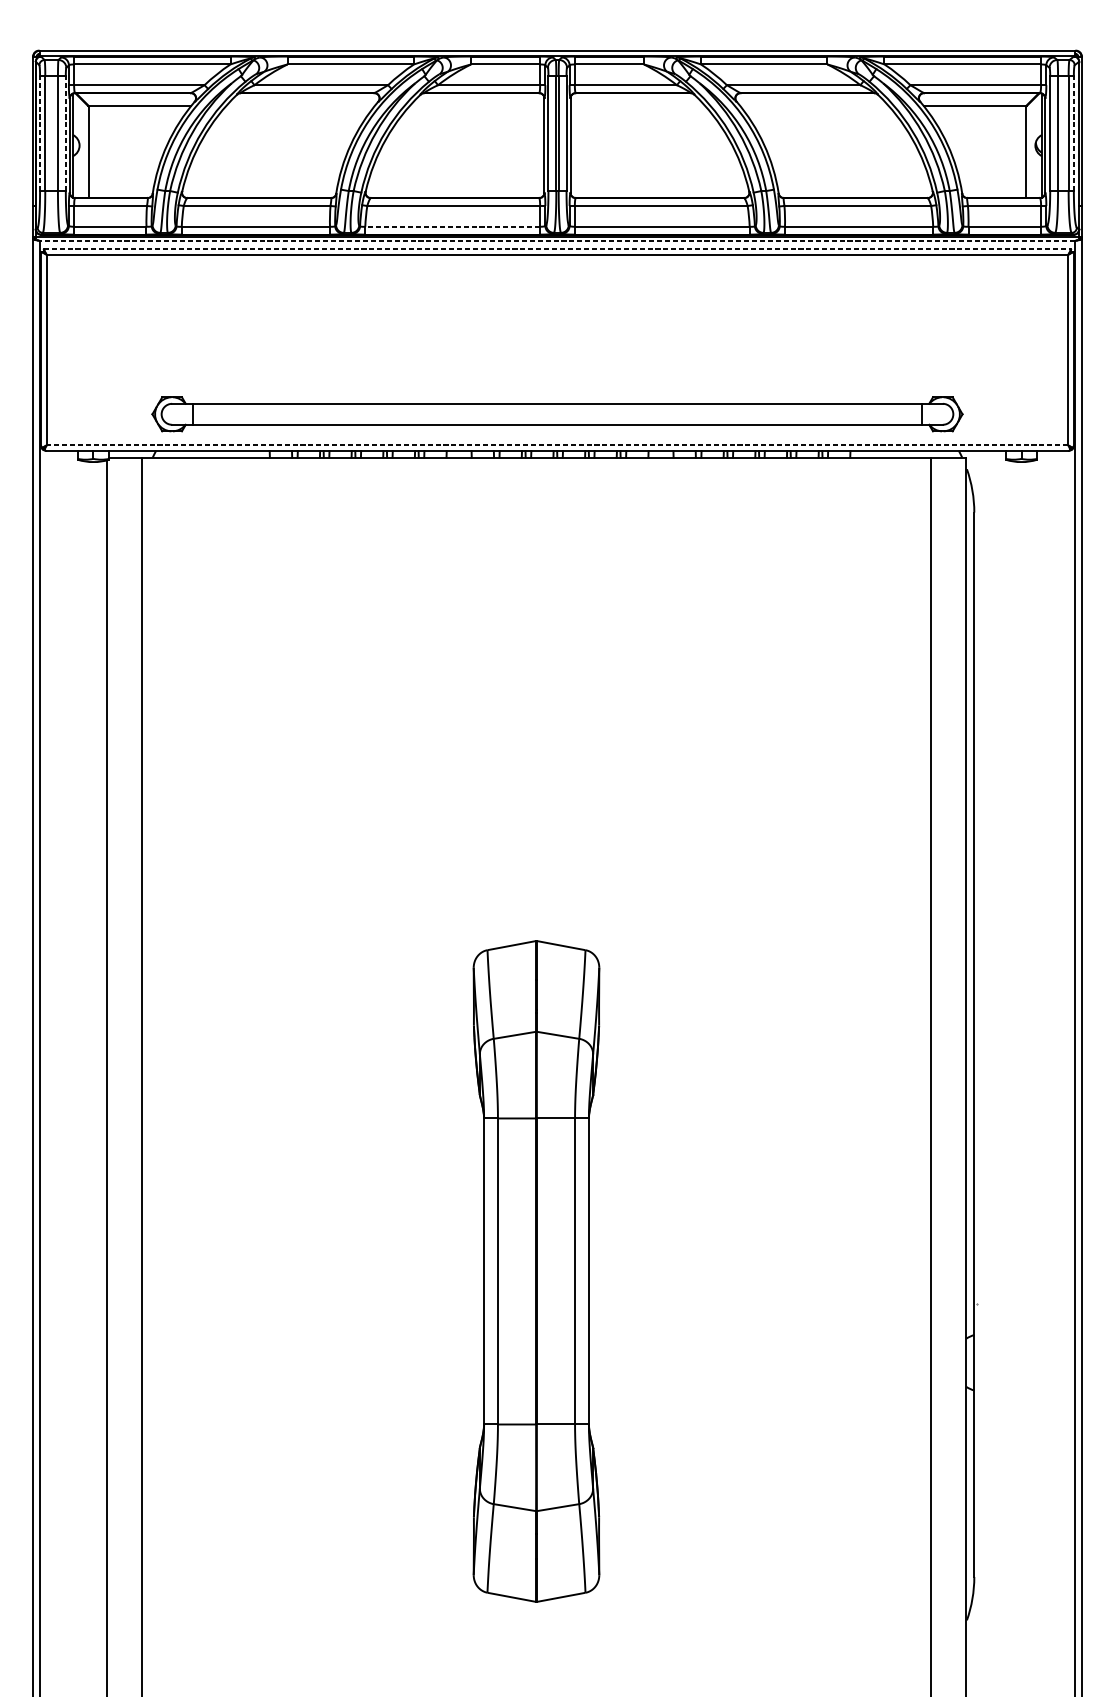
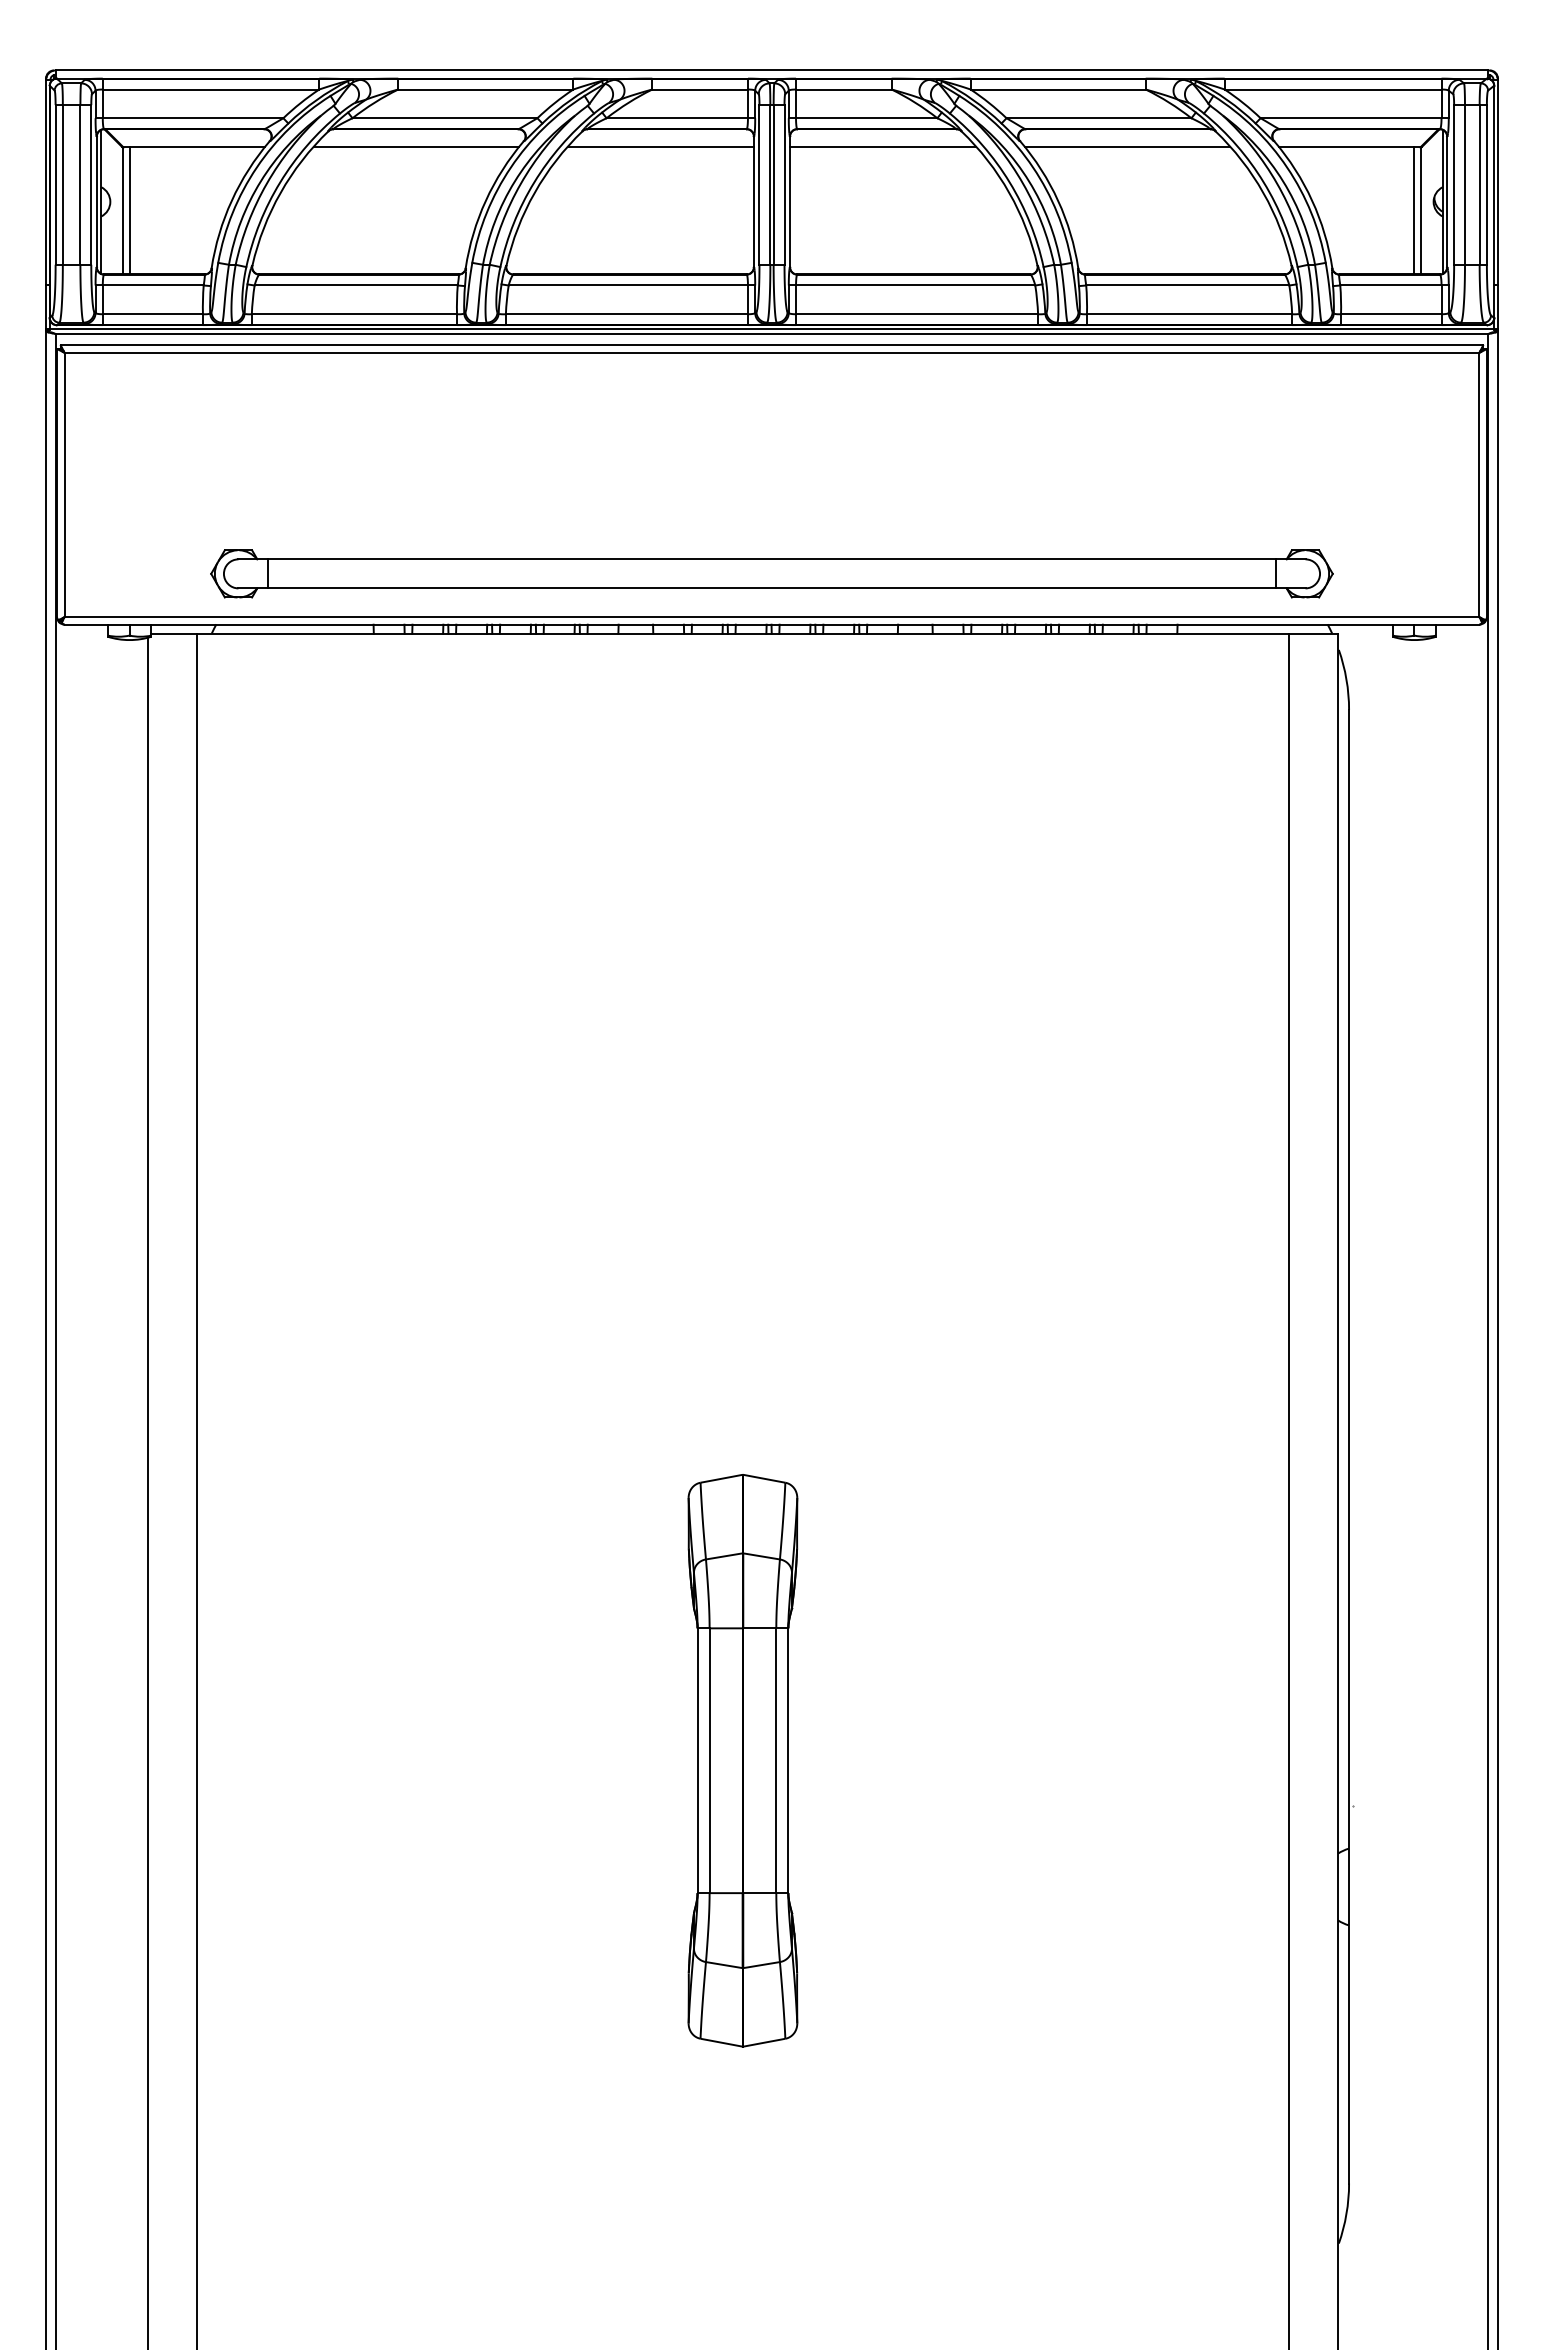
line: (300, 106) -> (416, 147), added
line: (476, 106) -> (660, 147), added
line: (637, 106) -> (882, 147), added
line: (814, 106) -> (1127, 147), added
line: (39, 133) -> (55, 184), dashed -> solid
line: (65, 133) -> (91, 184), dashed -> solid
line: (1073, 133) -> (1486, 184), dashed -> solid
line: (93, 151) -> (129, 210), added
line: (1021, 151) -> (1414, 210), added
line: (452, 226) -> (626, 314), dashed -> solid
line: (557, 240) -> (771, 333), dashed -> solid
line: (557, 249) -> (772, 345), dashed -> solid
line: (557, 445) -> (771, 616), dashed -> solid
part: (536, 1271) -> (742, 1760), size x0.62

